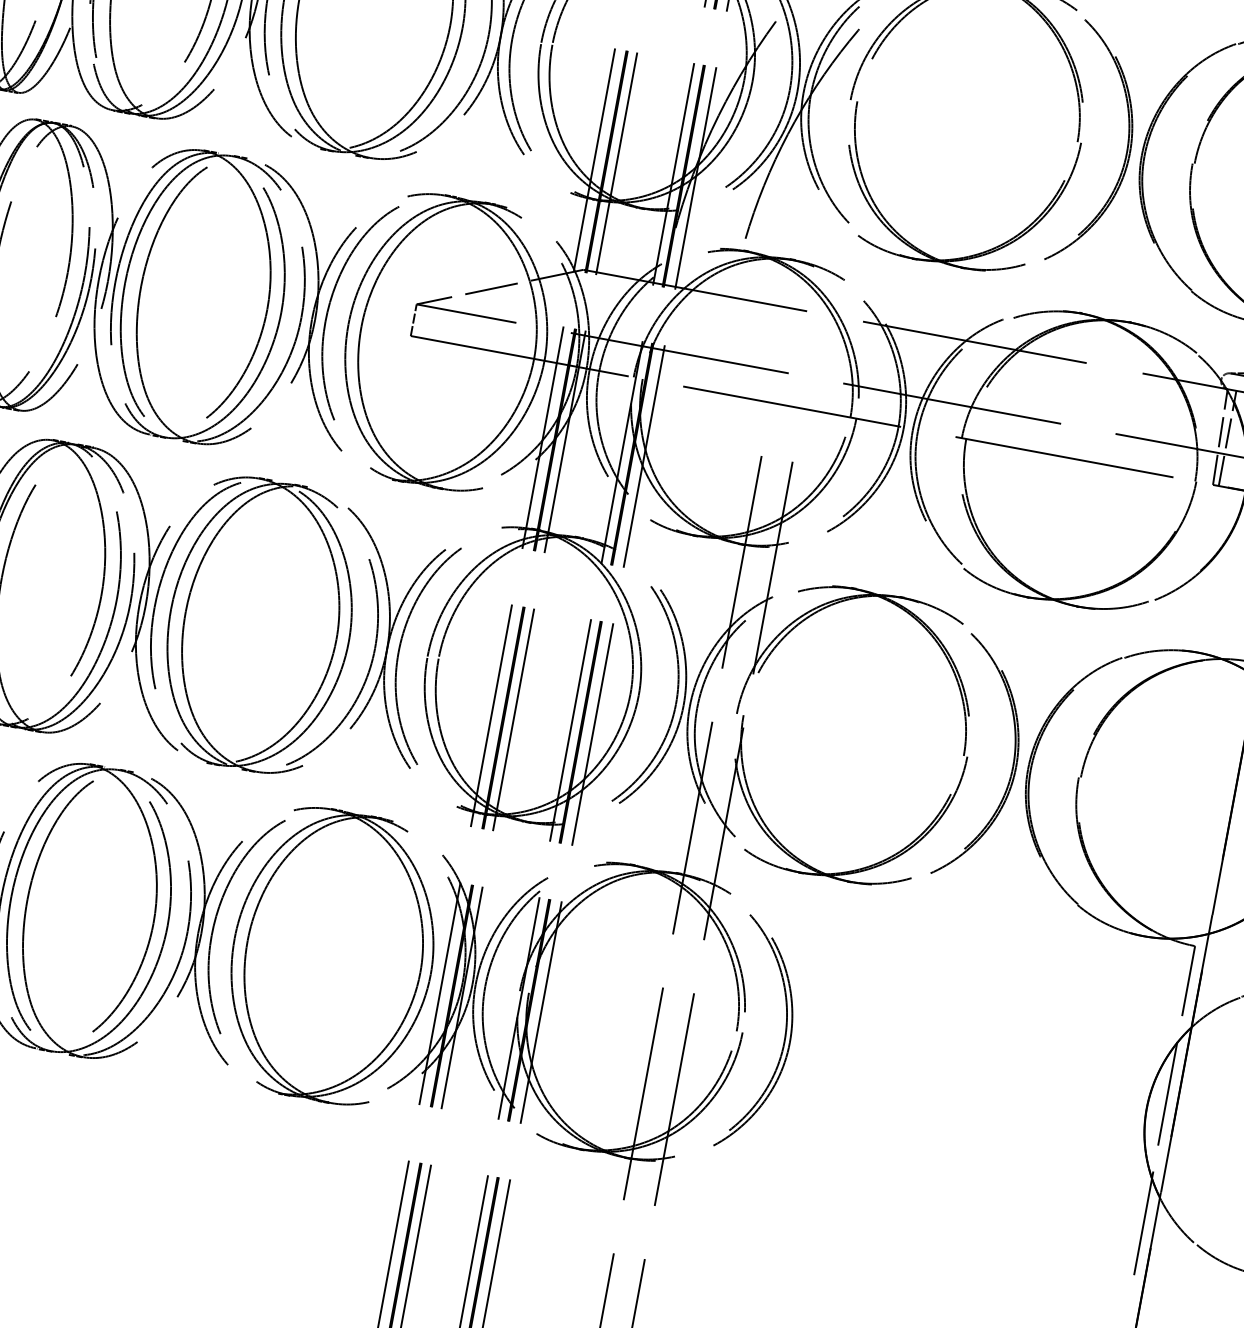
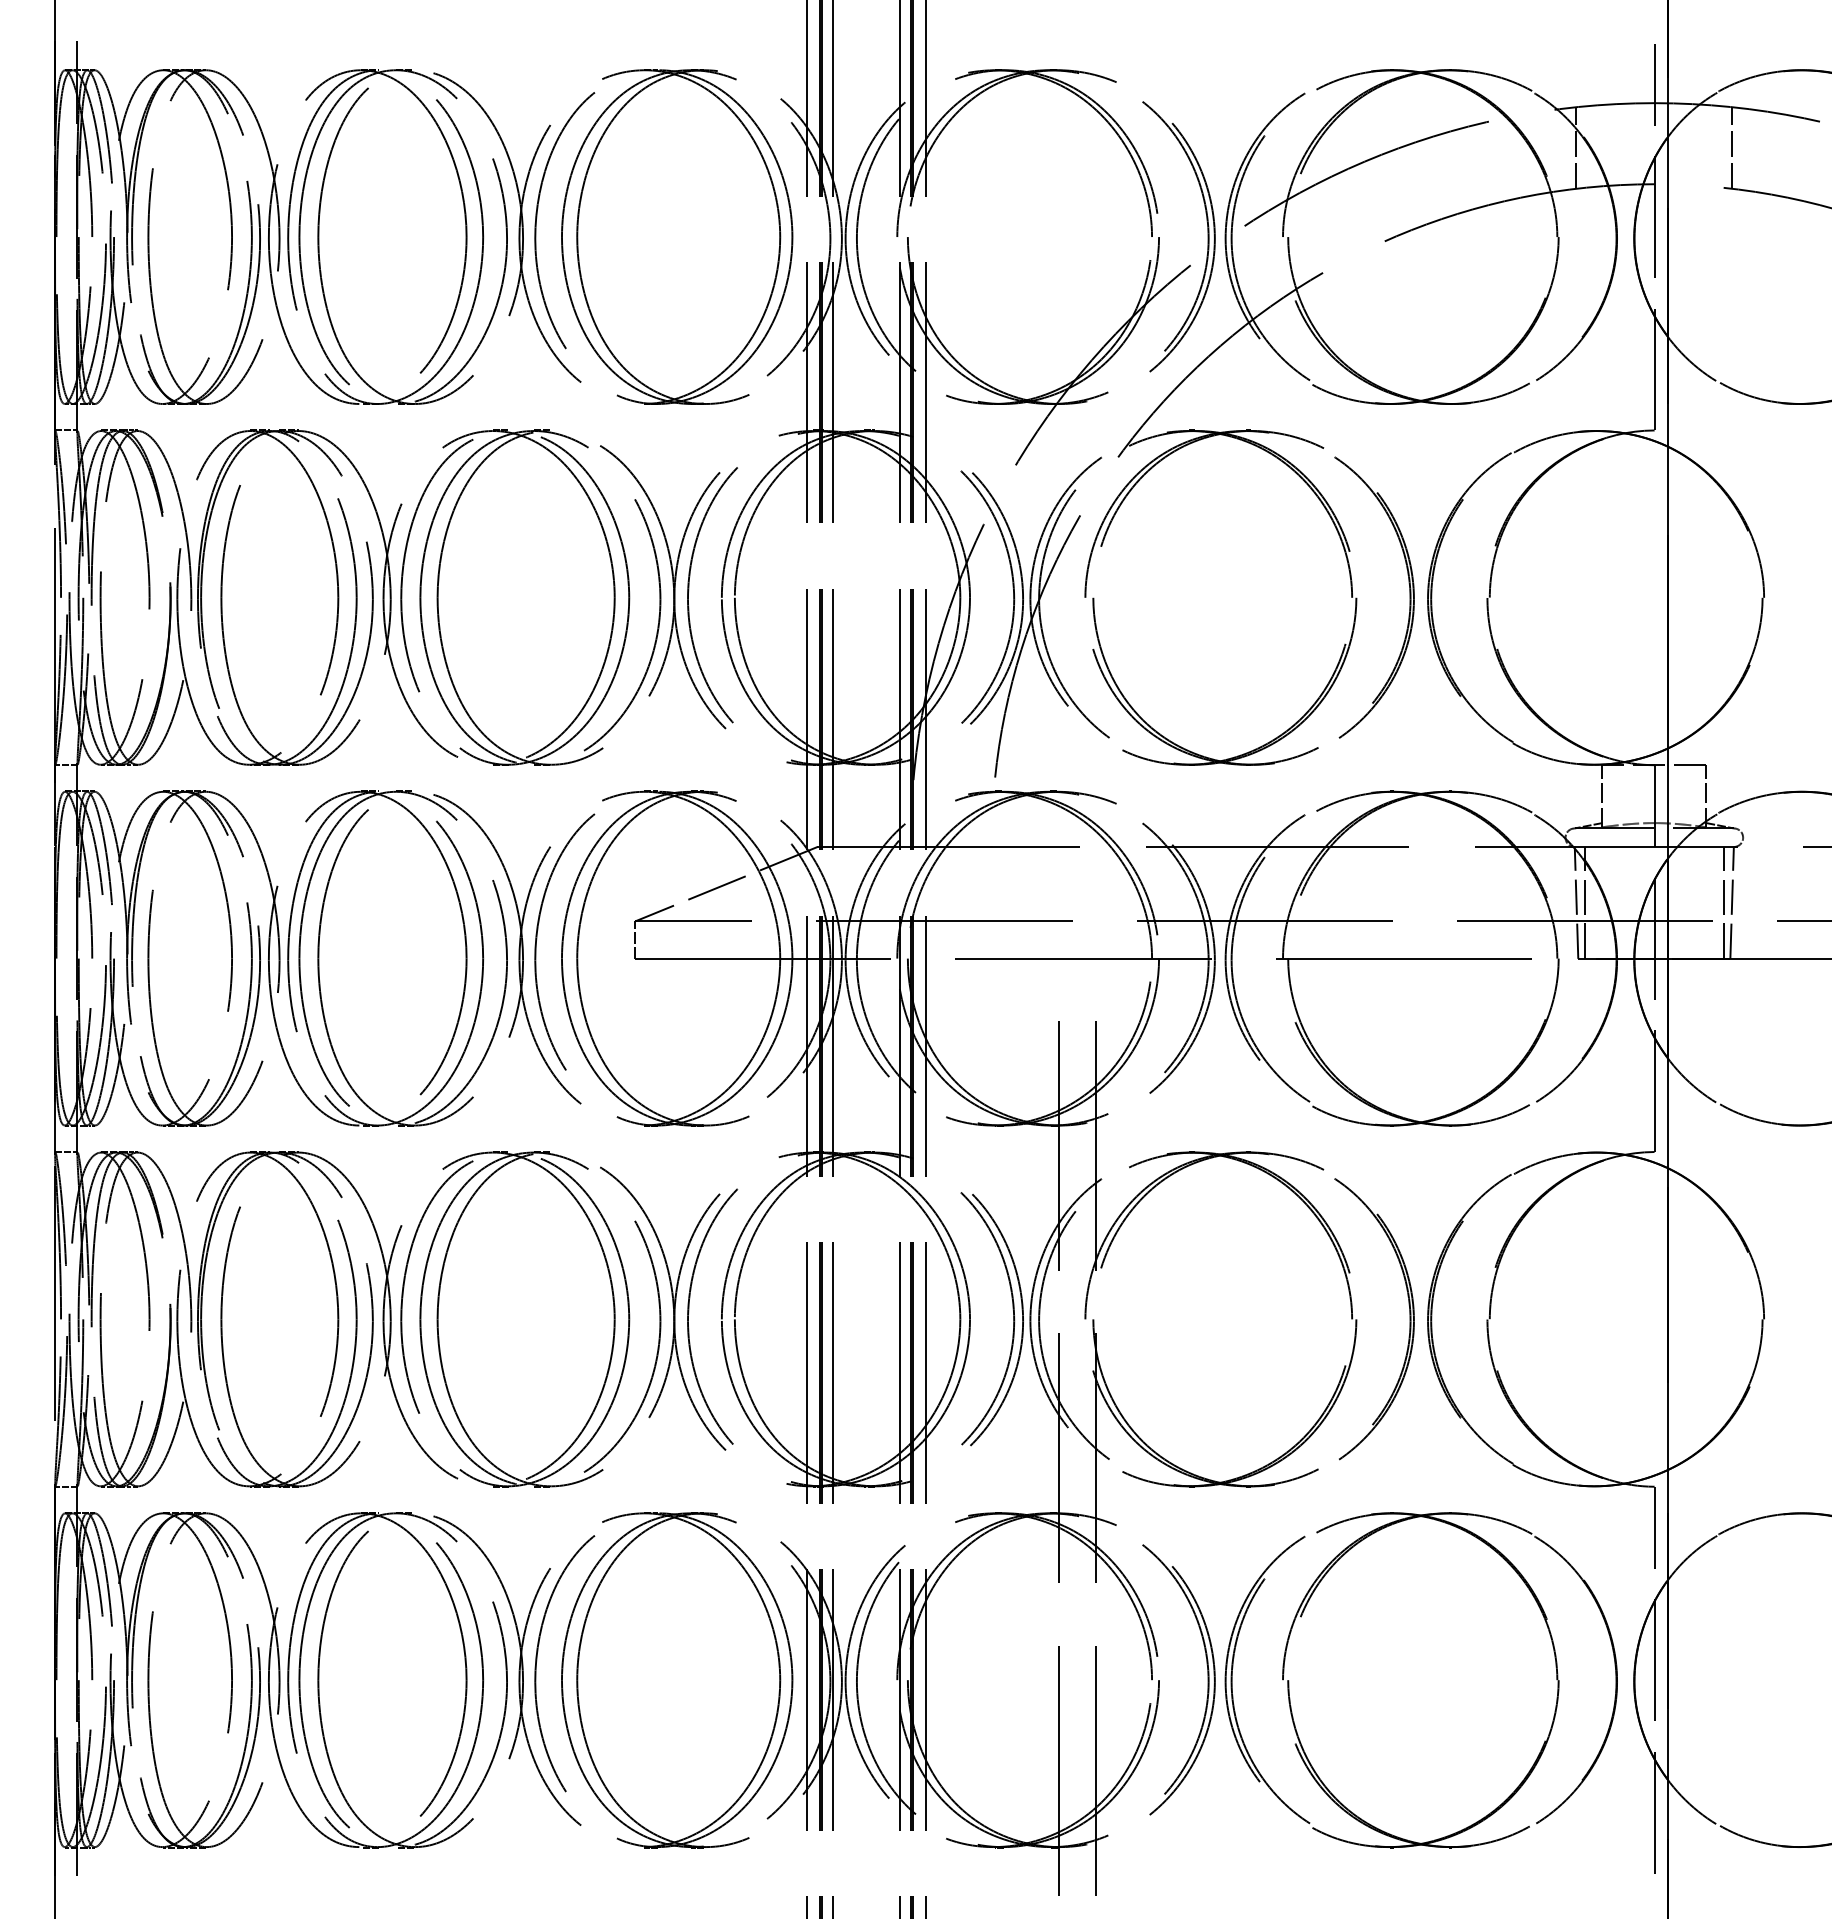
part: (853, 1053) -> (1289, 1680), added

